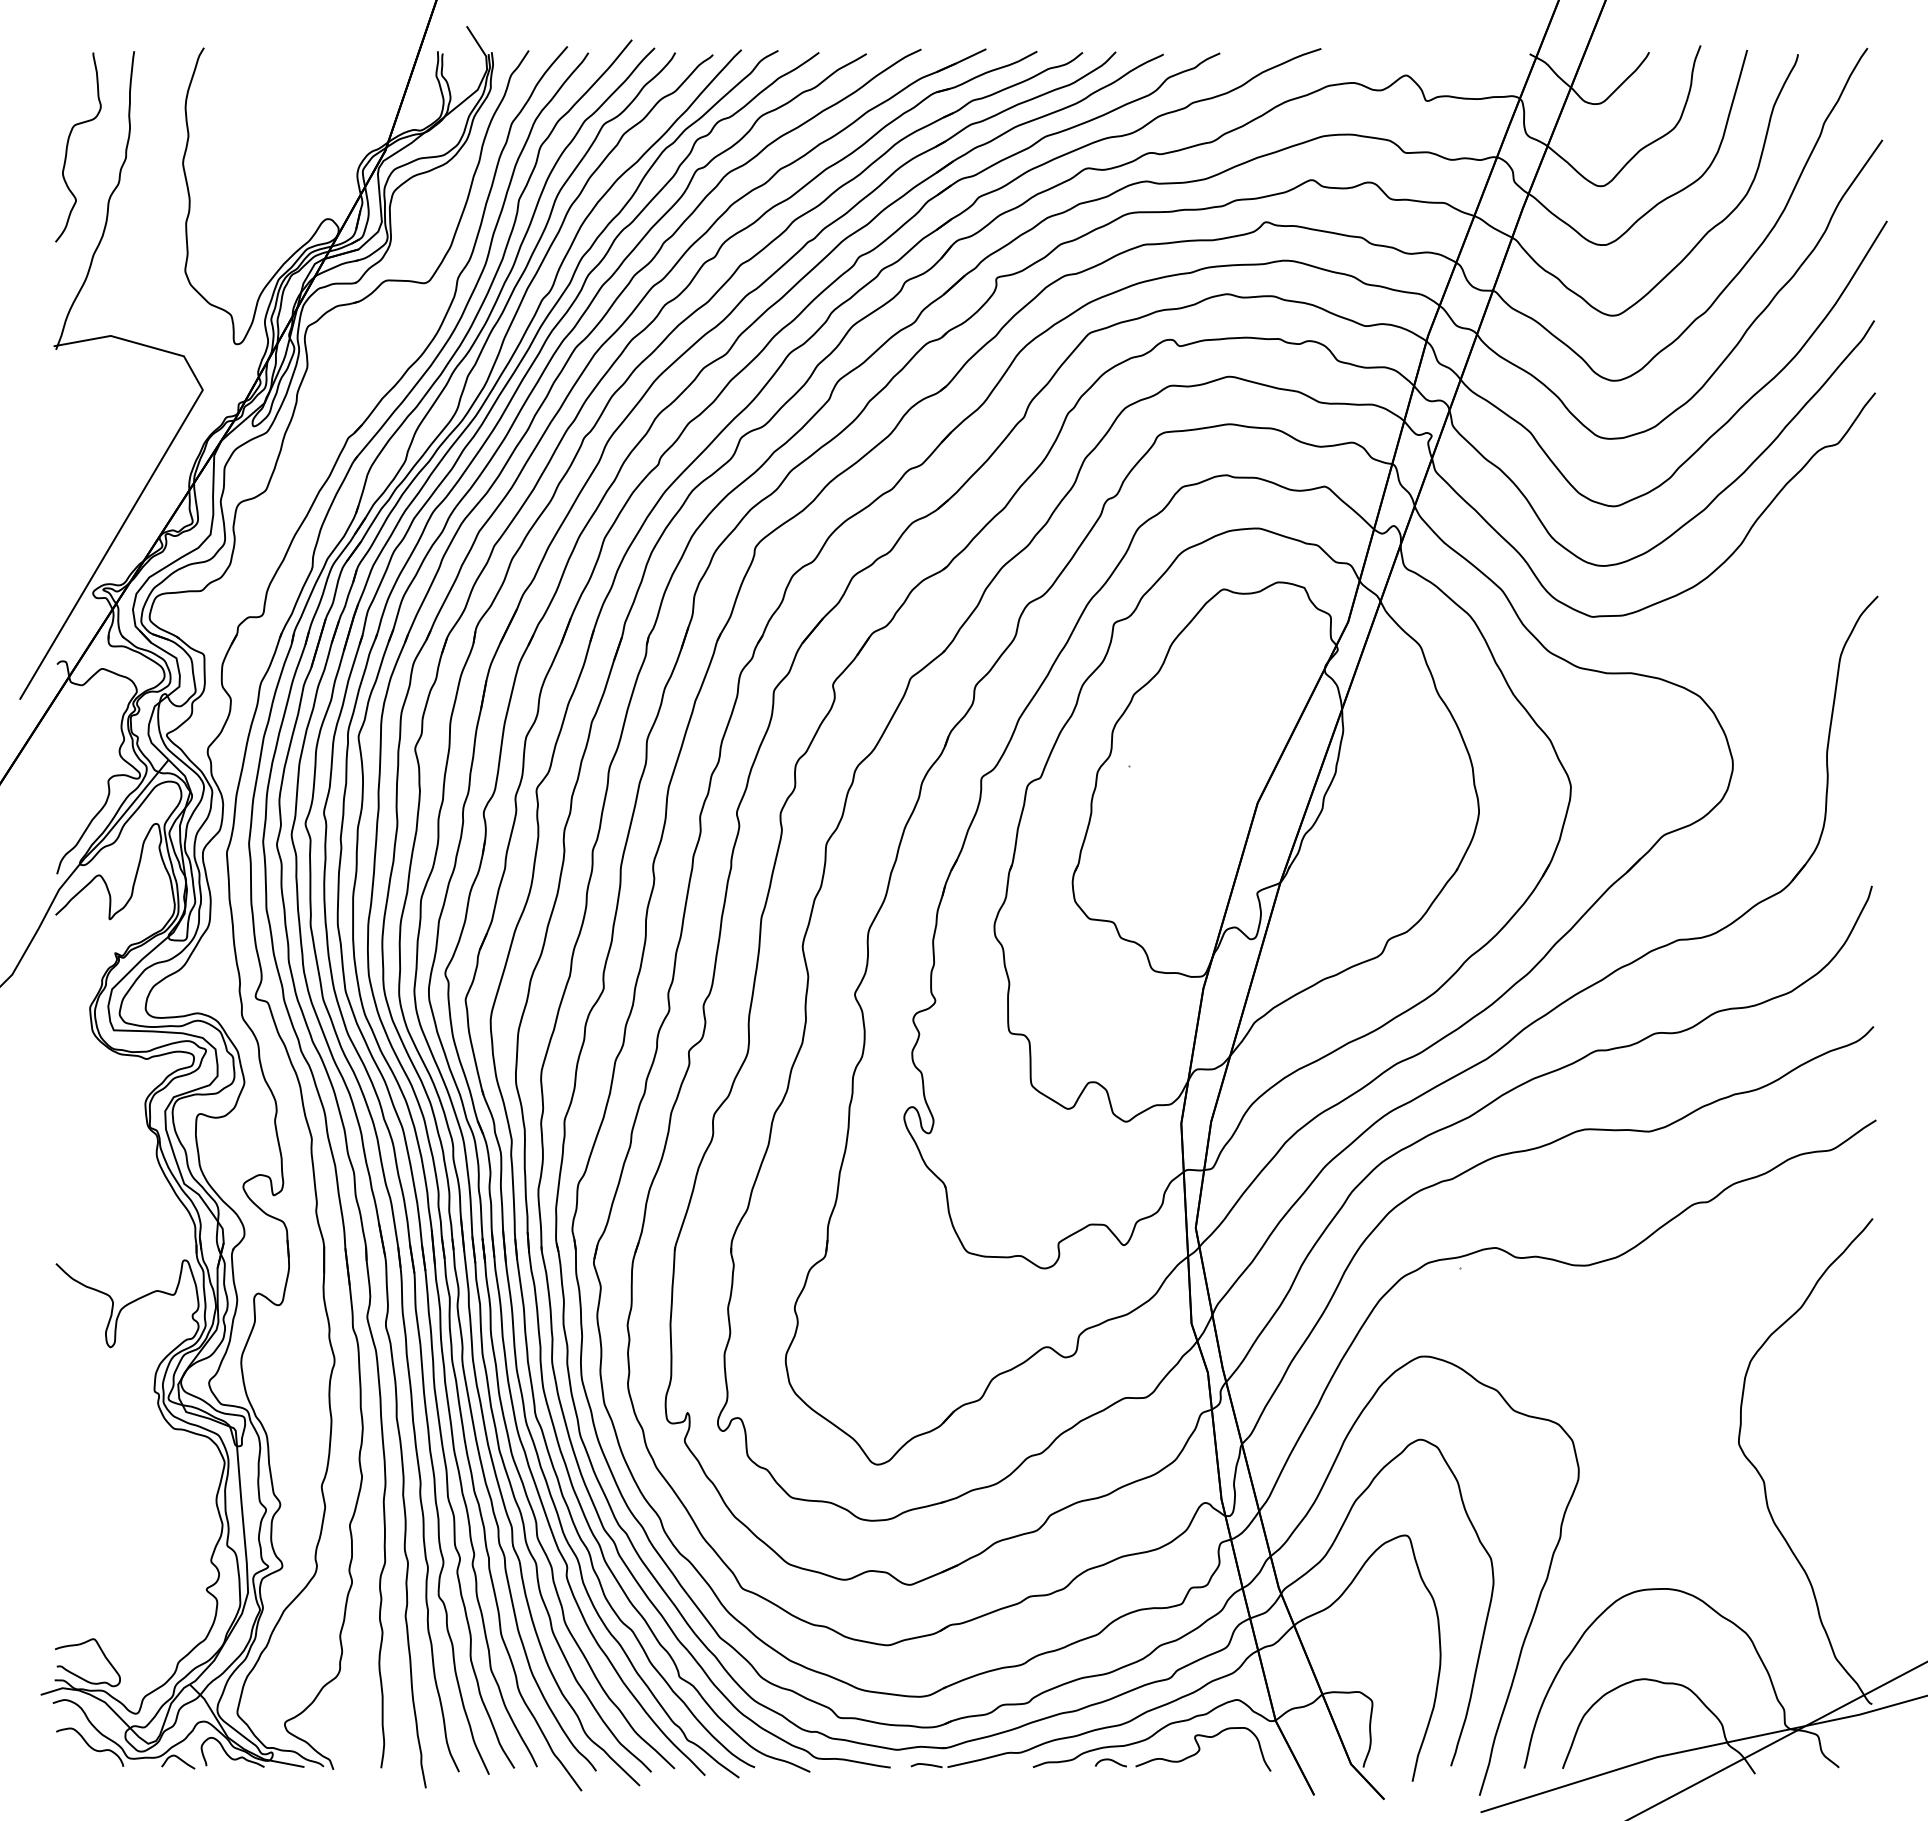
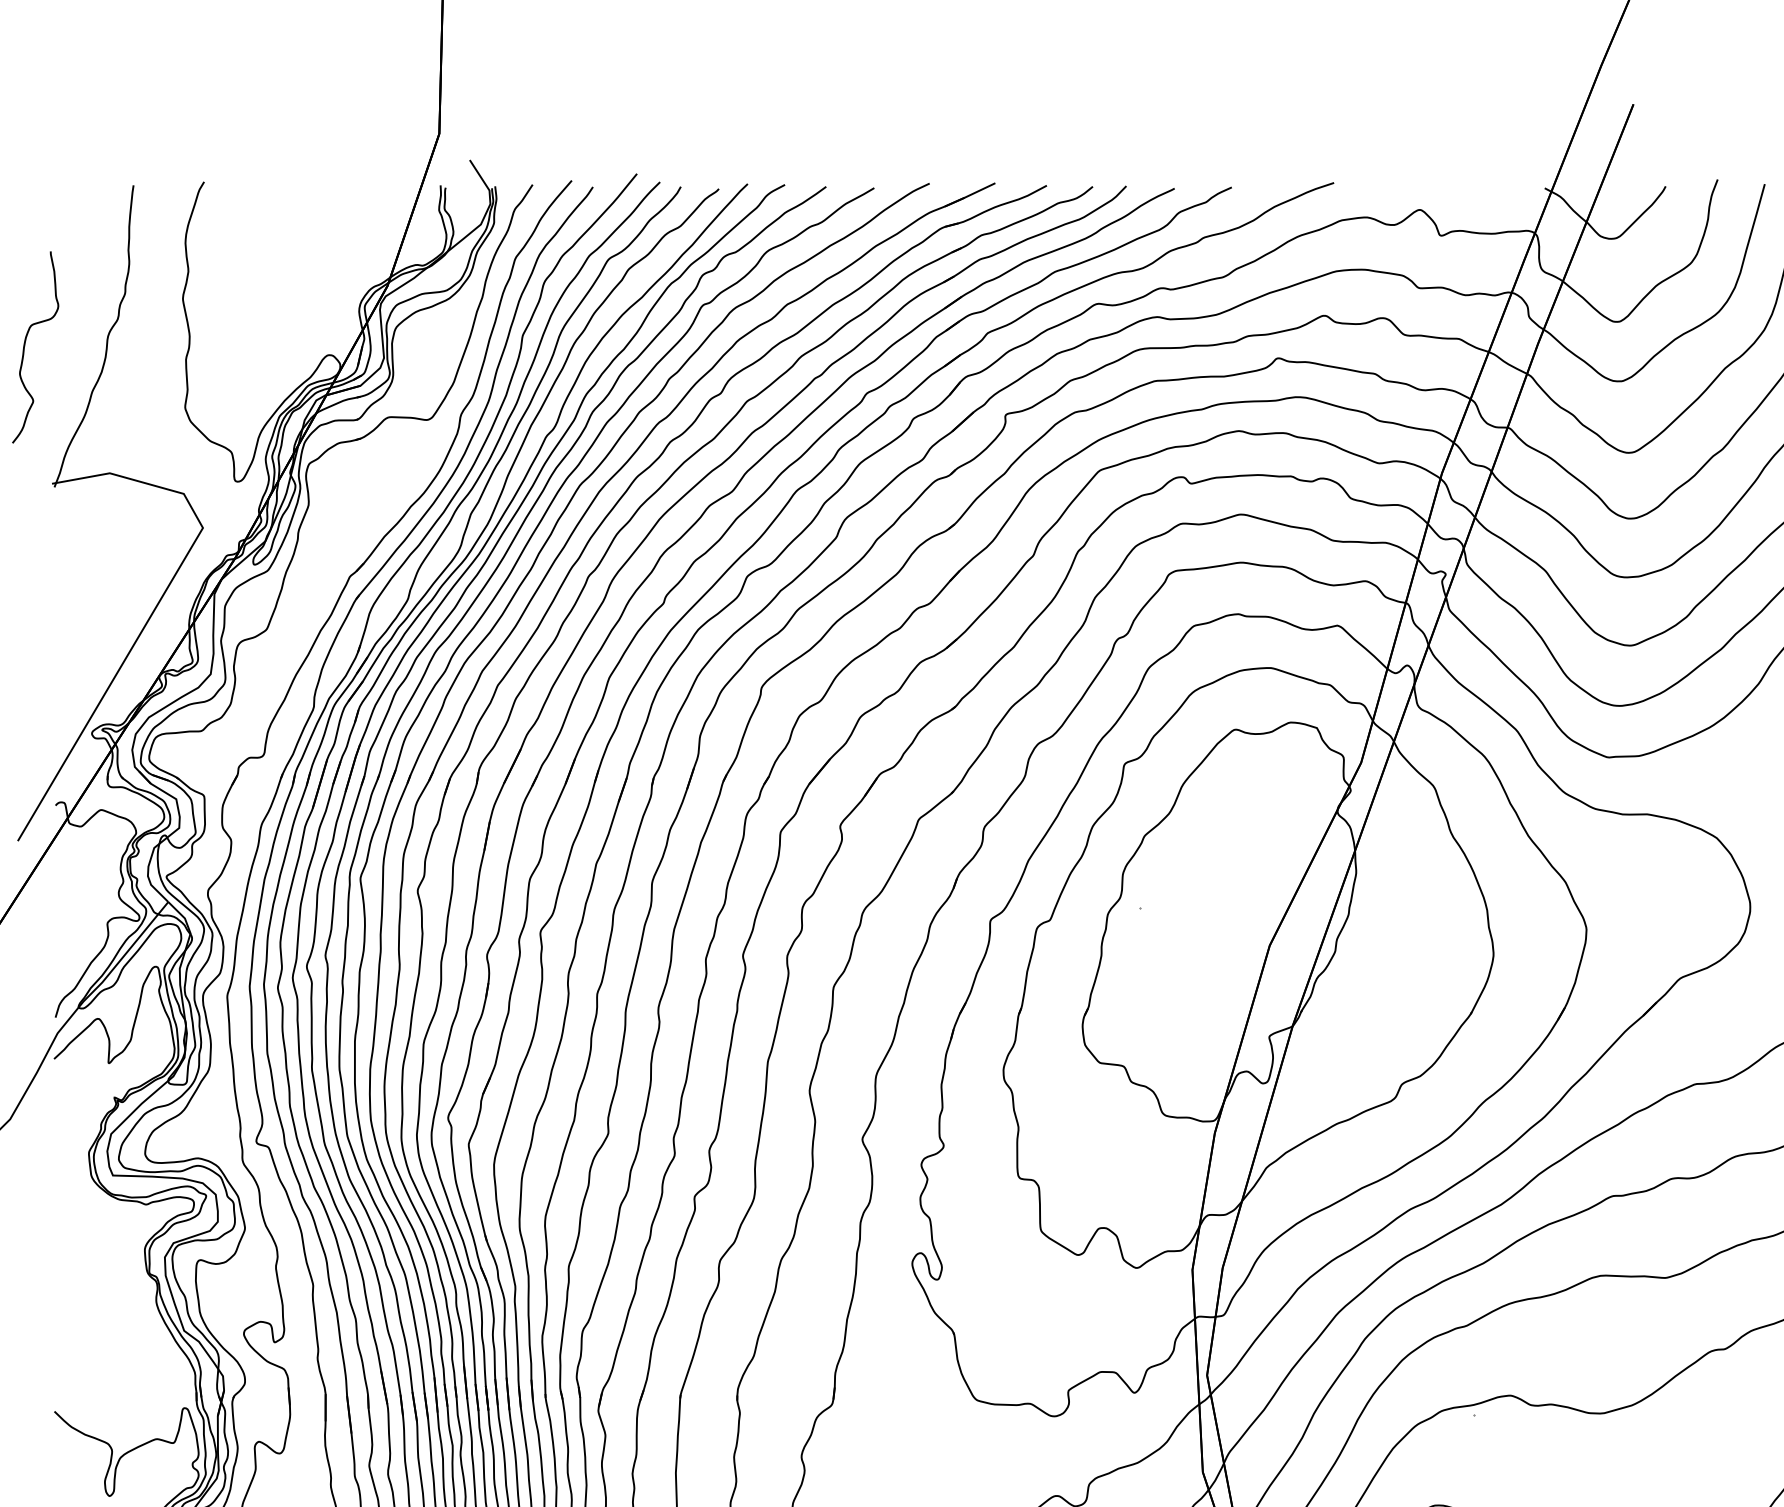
curve: (68, 145) -> (25, 345), moved

